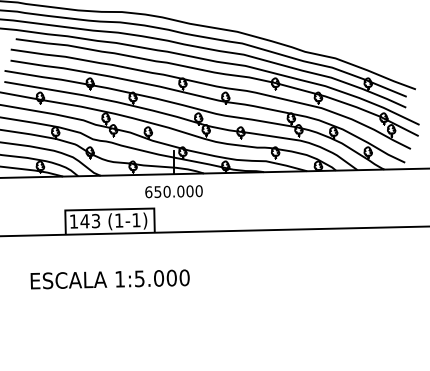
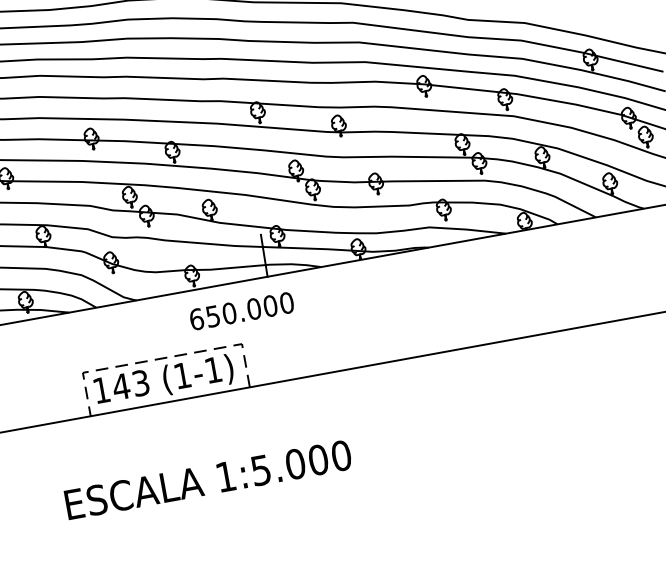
text: (173, 191) -> (240, 311), moved
line: (109, 209) -> (161, 358), solid -> dashed
text: (109, 279) -> (206, 480), moved

